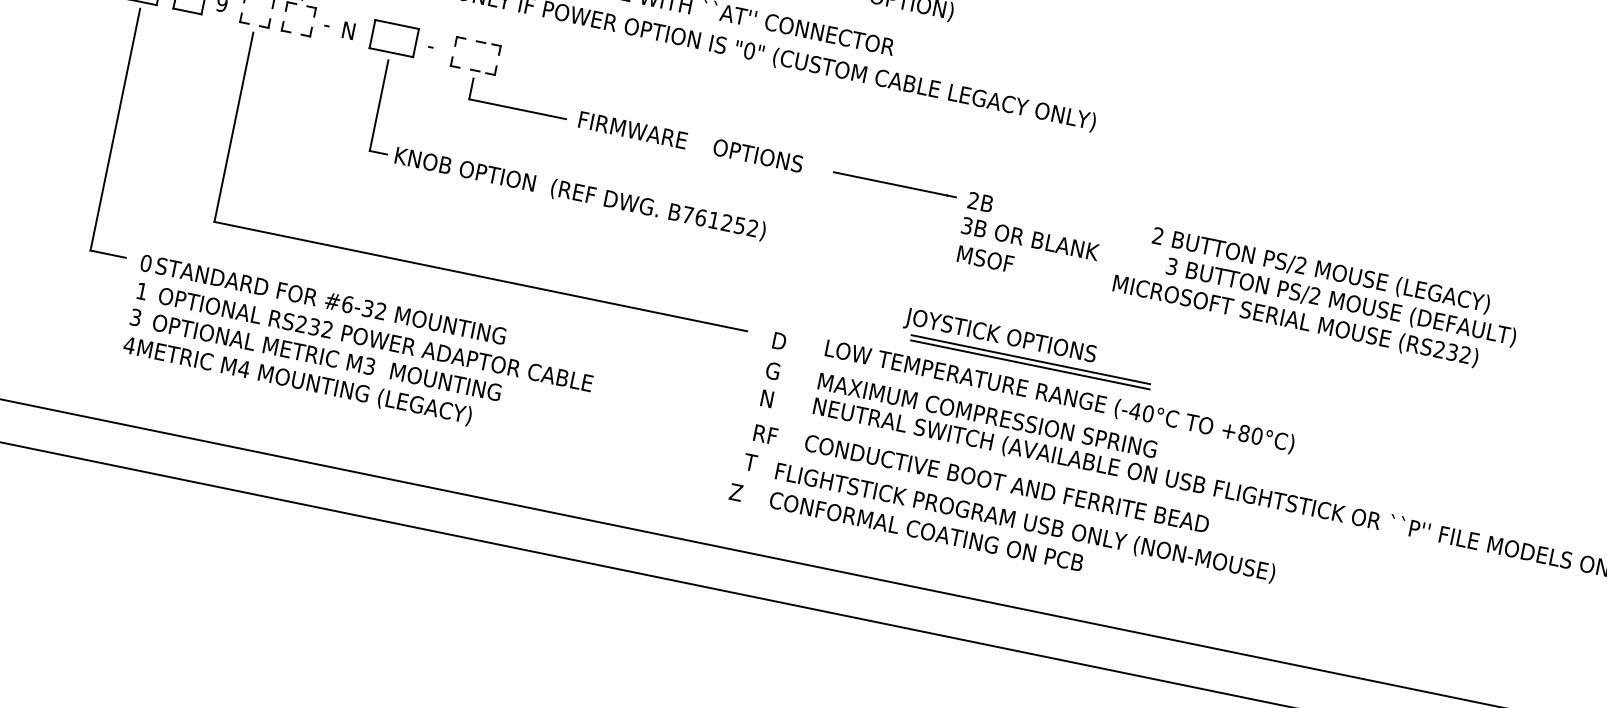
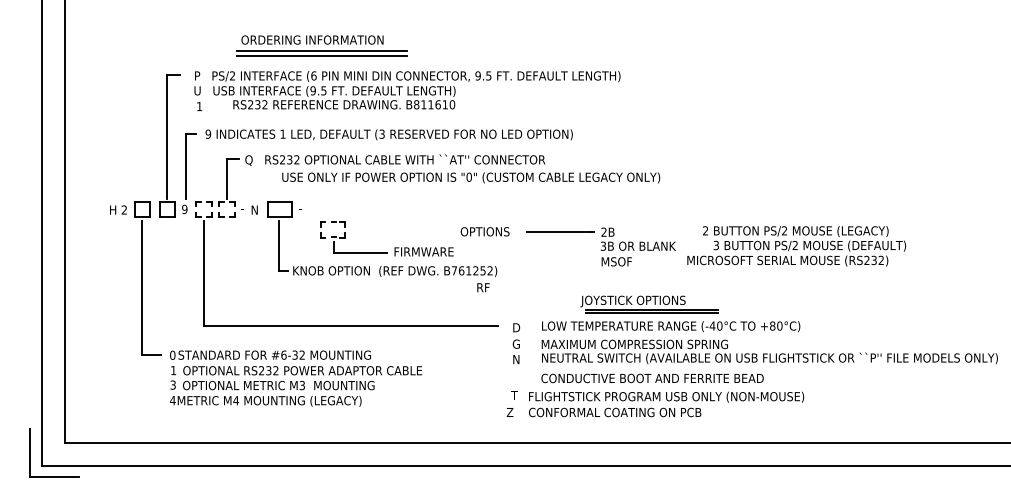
part: (581, 111) -> (394, 247), moved
text: (765, 434) -> (483, 287), moved

